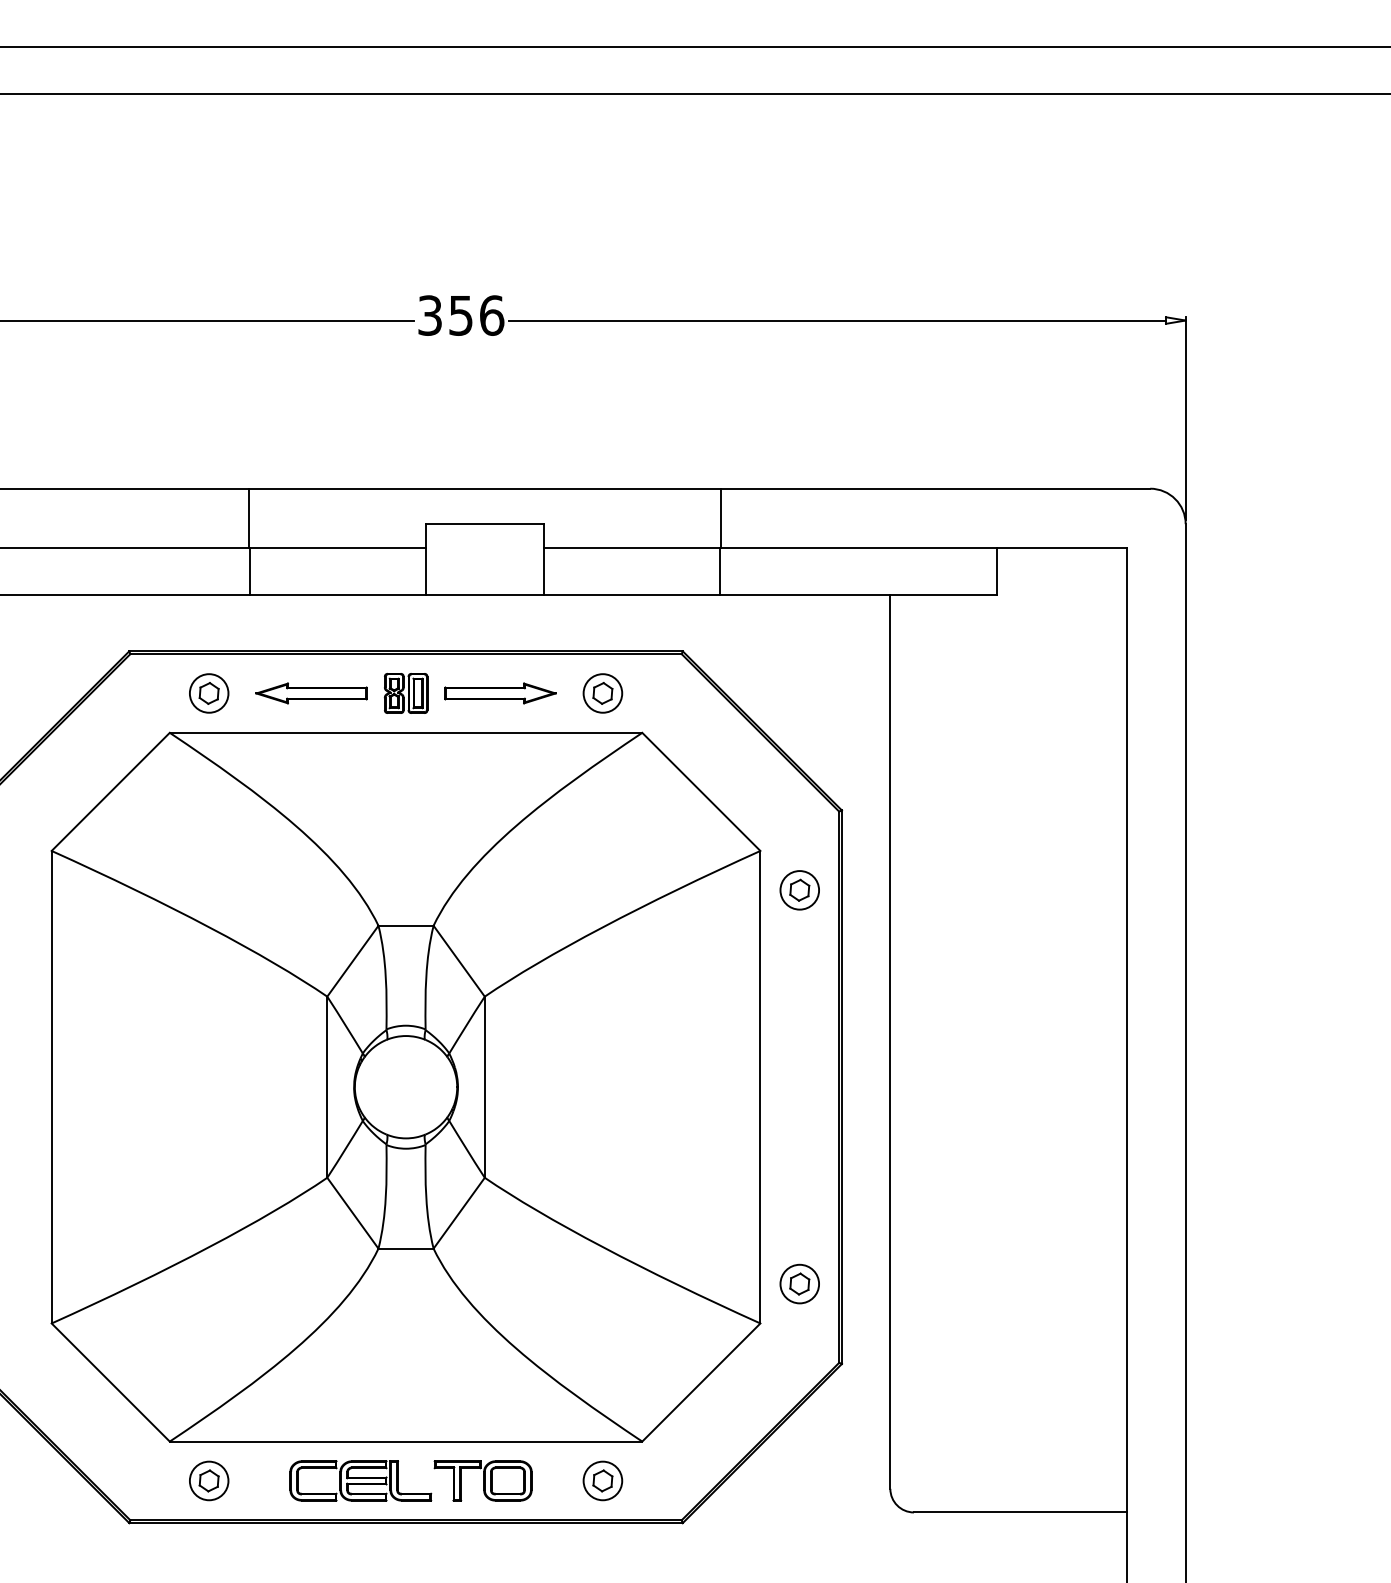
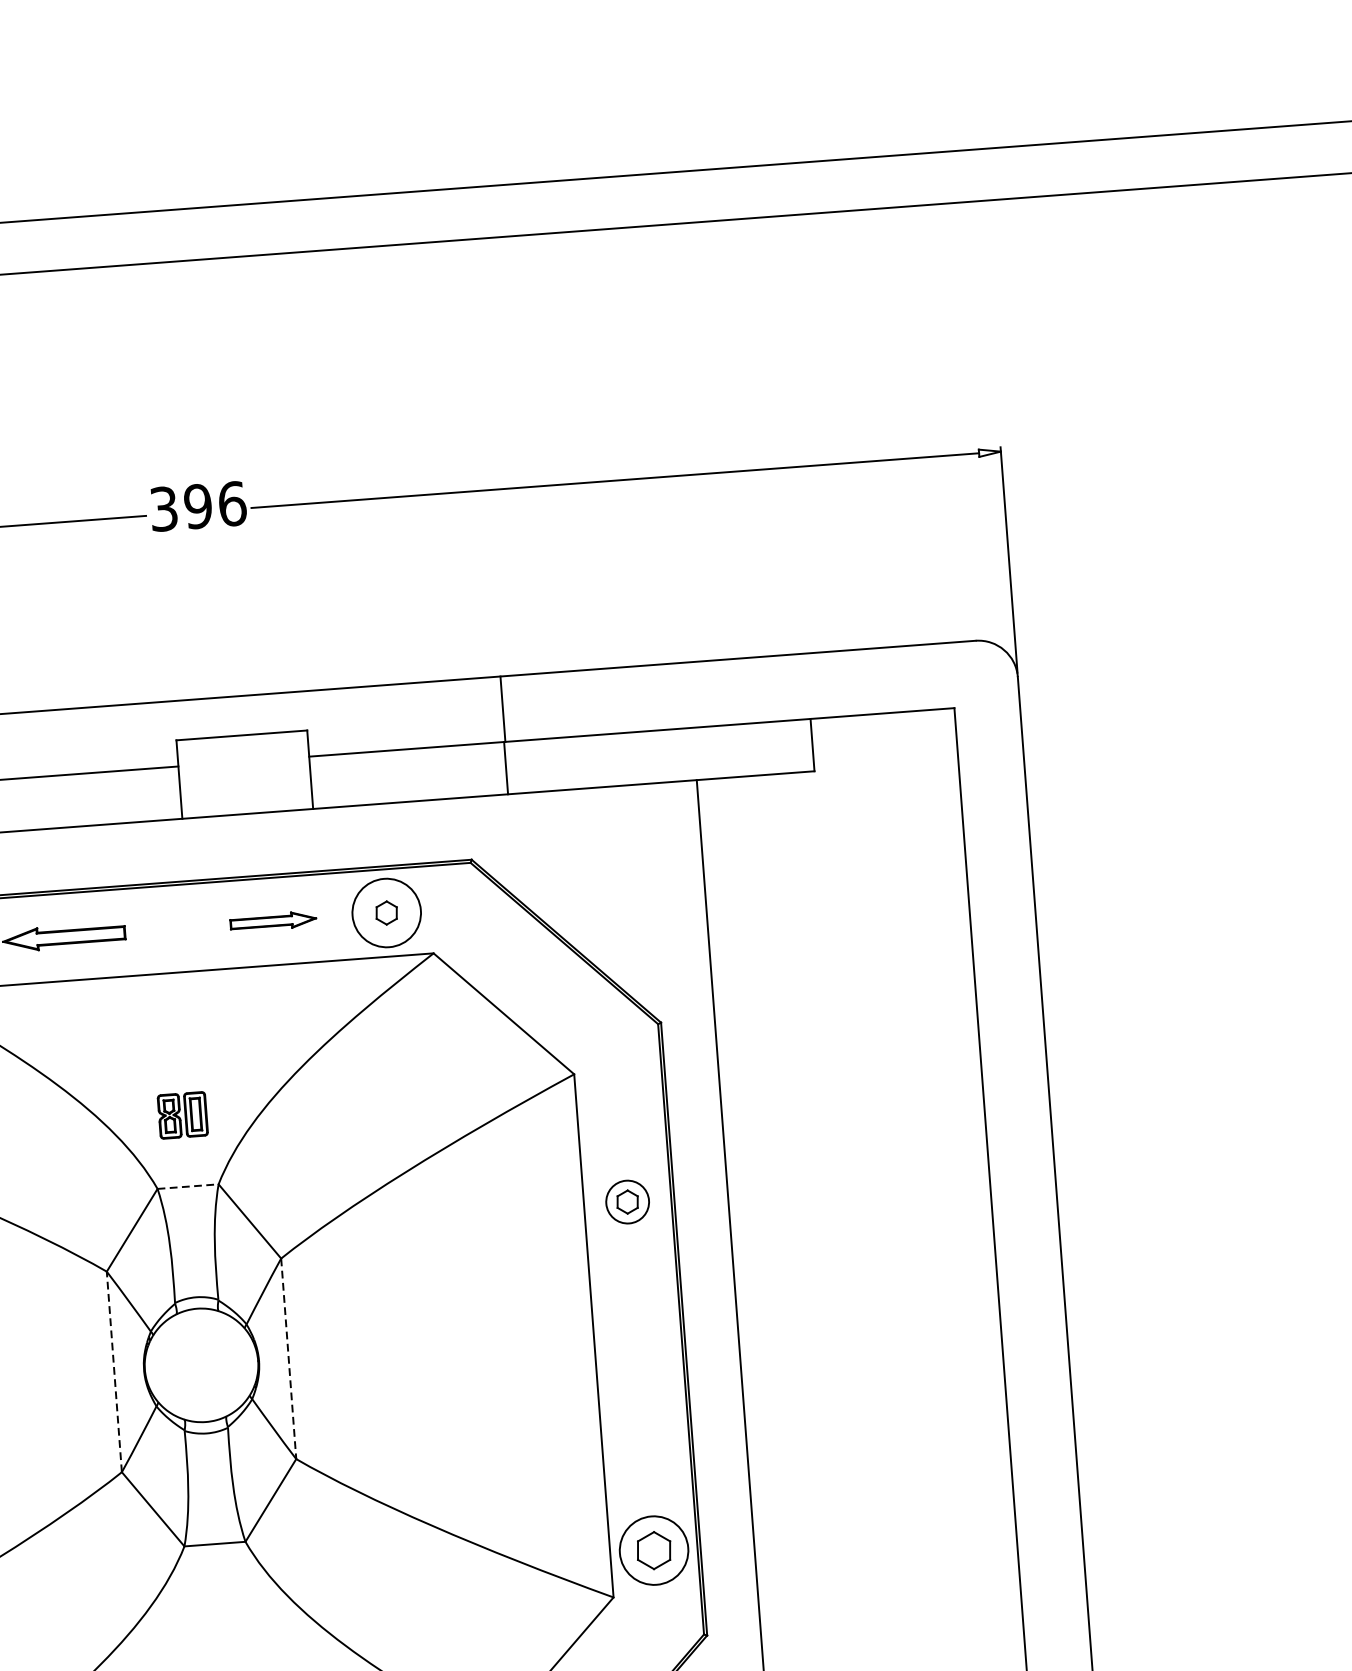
text: (460, 315) -> (197, 506), 356 -> 396
part: (406, 693) -> (183, 1115), moved
part: (500, 693) -> (273, 921), size x0.7
circle: (602, 693) -> (386, 913), size x1.6
part: (799, 890) -> (627, 1202), moved
line: (406, 925) -> (188, 1186), solid -> dashed
line: (327, 1087) -> (114, 1372), solid -> dashed
line: (484, 1087) -> (288, 1359), solid -> dashed
part: (799, 1283) -> (653, 1549), size x1.6

